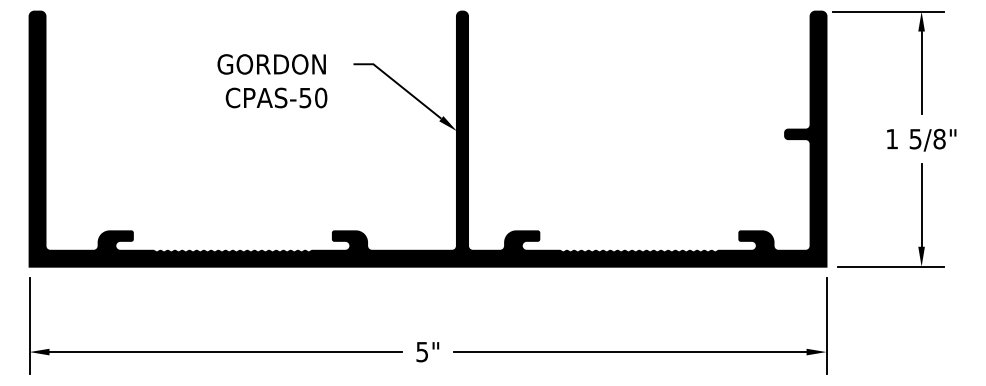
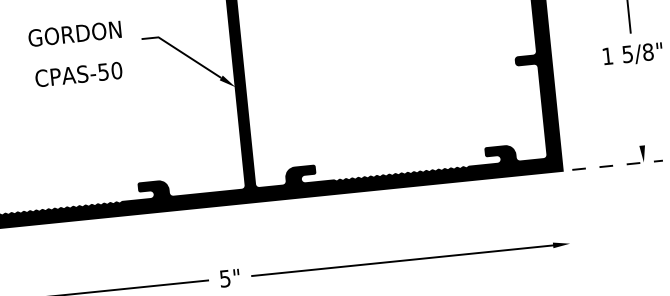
text: (271, 64) -> (74, 34), moved
line: (921, 204) -> (638, 109), removed
line: (891, 266) -> (618, 165), solid -> dashed
line: (826, 325) -> (567, 221), removed

